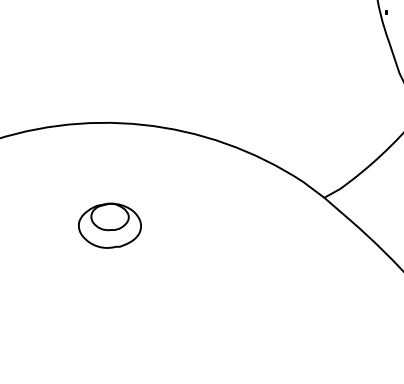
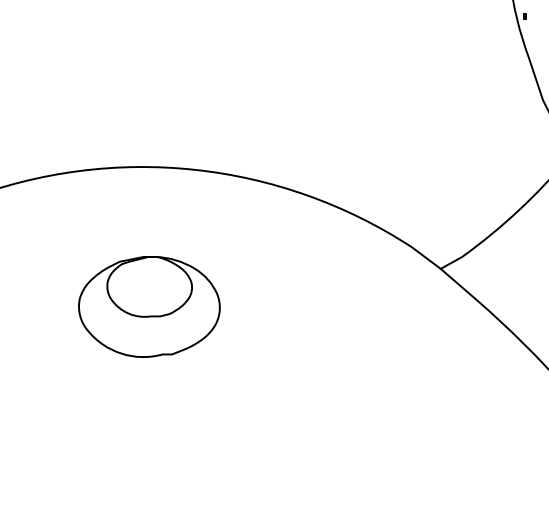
part: (109, 225) -> (149, 306), size x1.67

